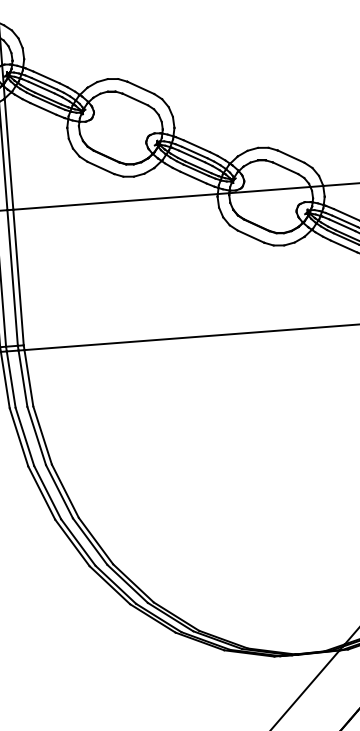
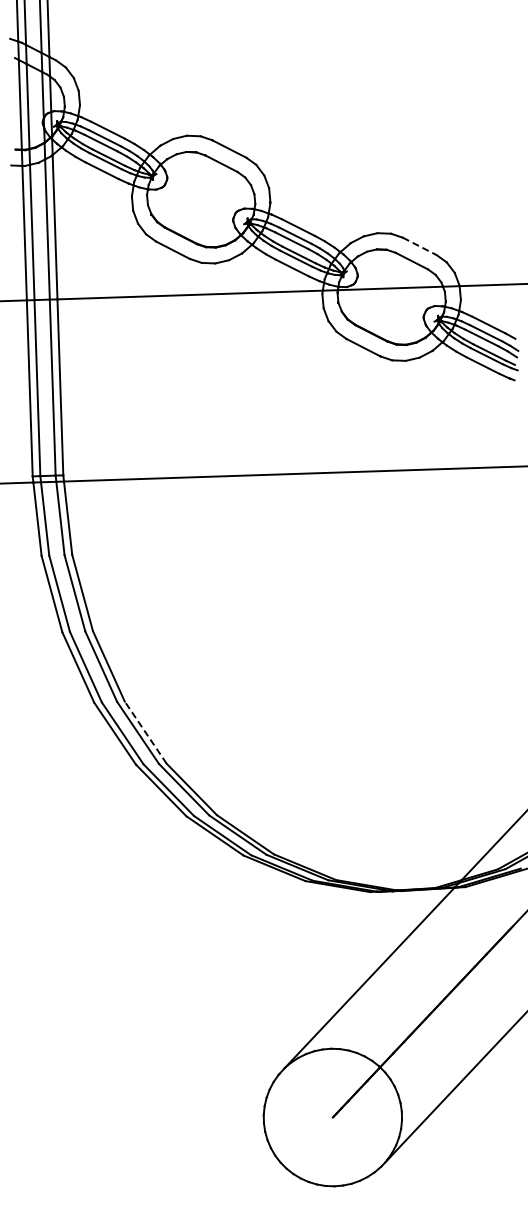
line: (291, 156) -> (420, 246), solid -> dashed
line: (95, 541) -> (145, 732), solid -> dashed

